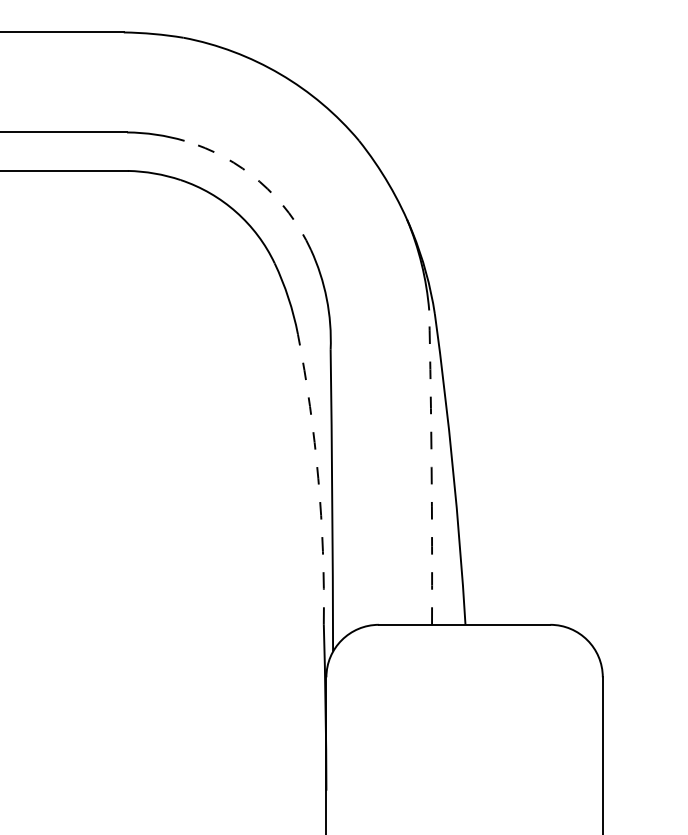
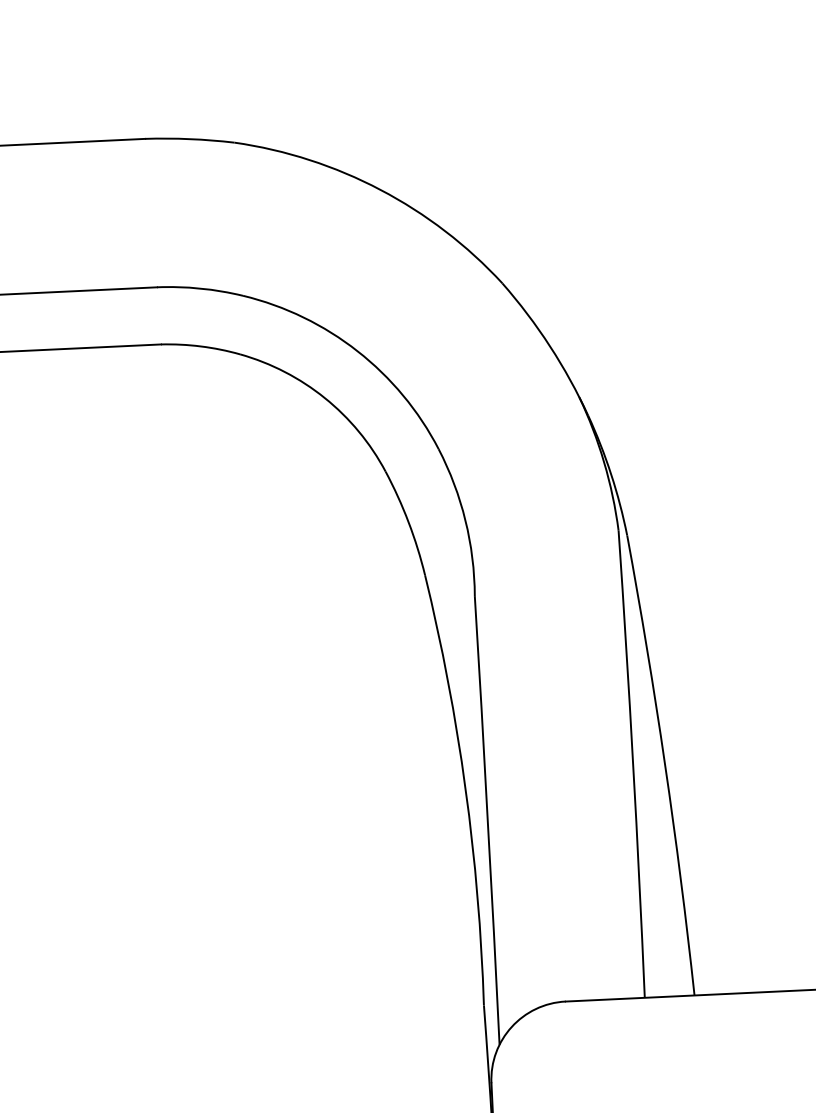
arc: (259, 181) -> (357, 350), dashed -> solid
arc: (431, 467) -> (632, 764), dashed -> solid
arc: (318, 478) -> (465, 788), dashed -> solid

